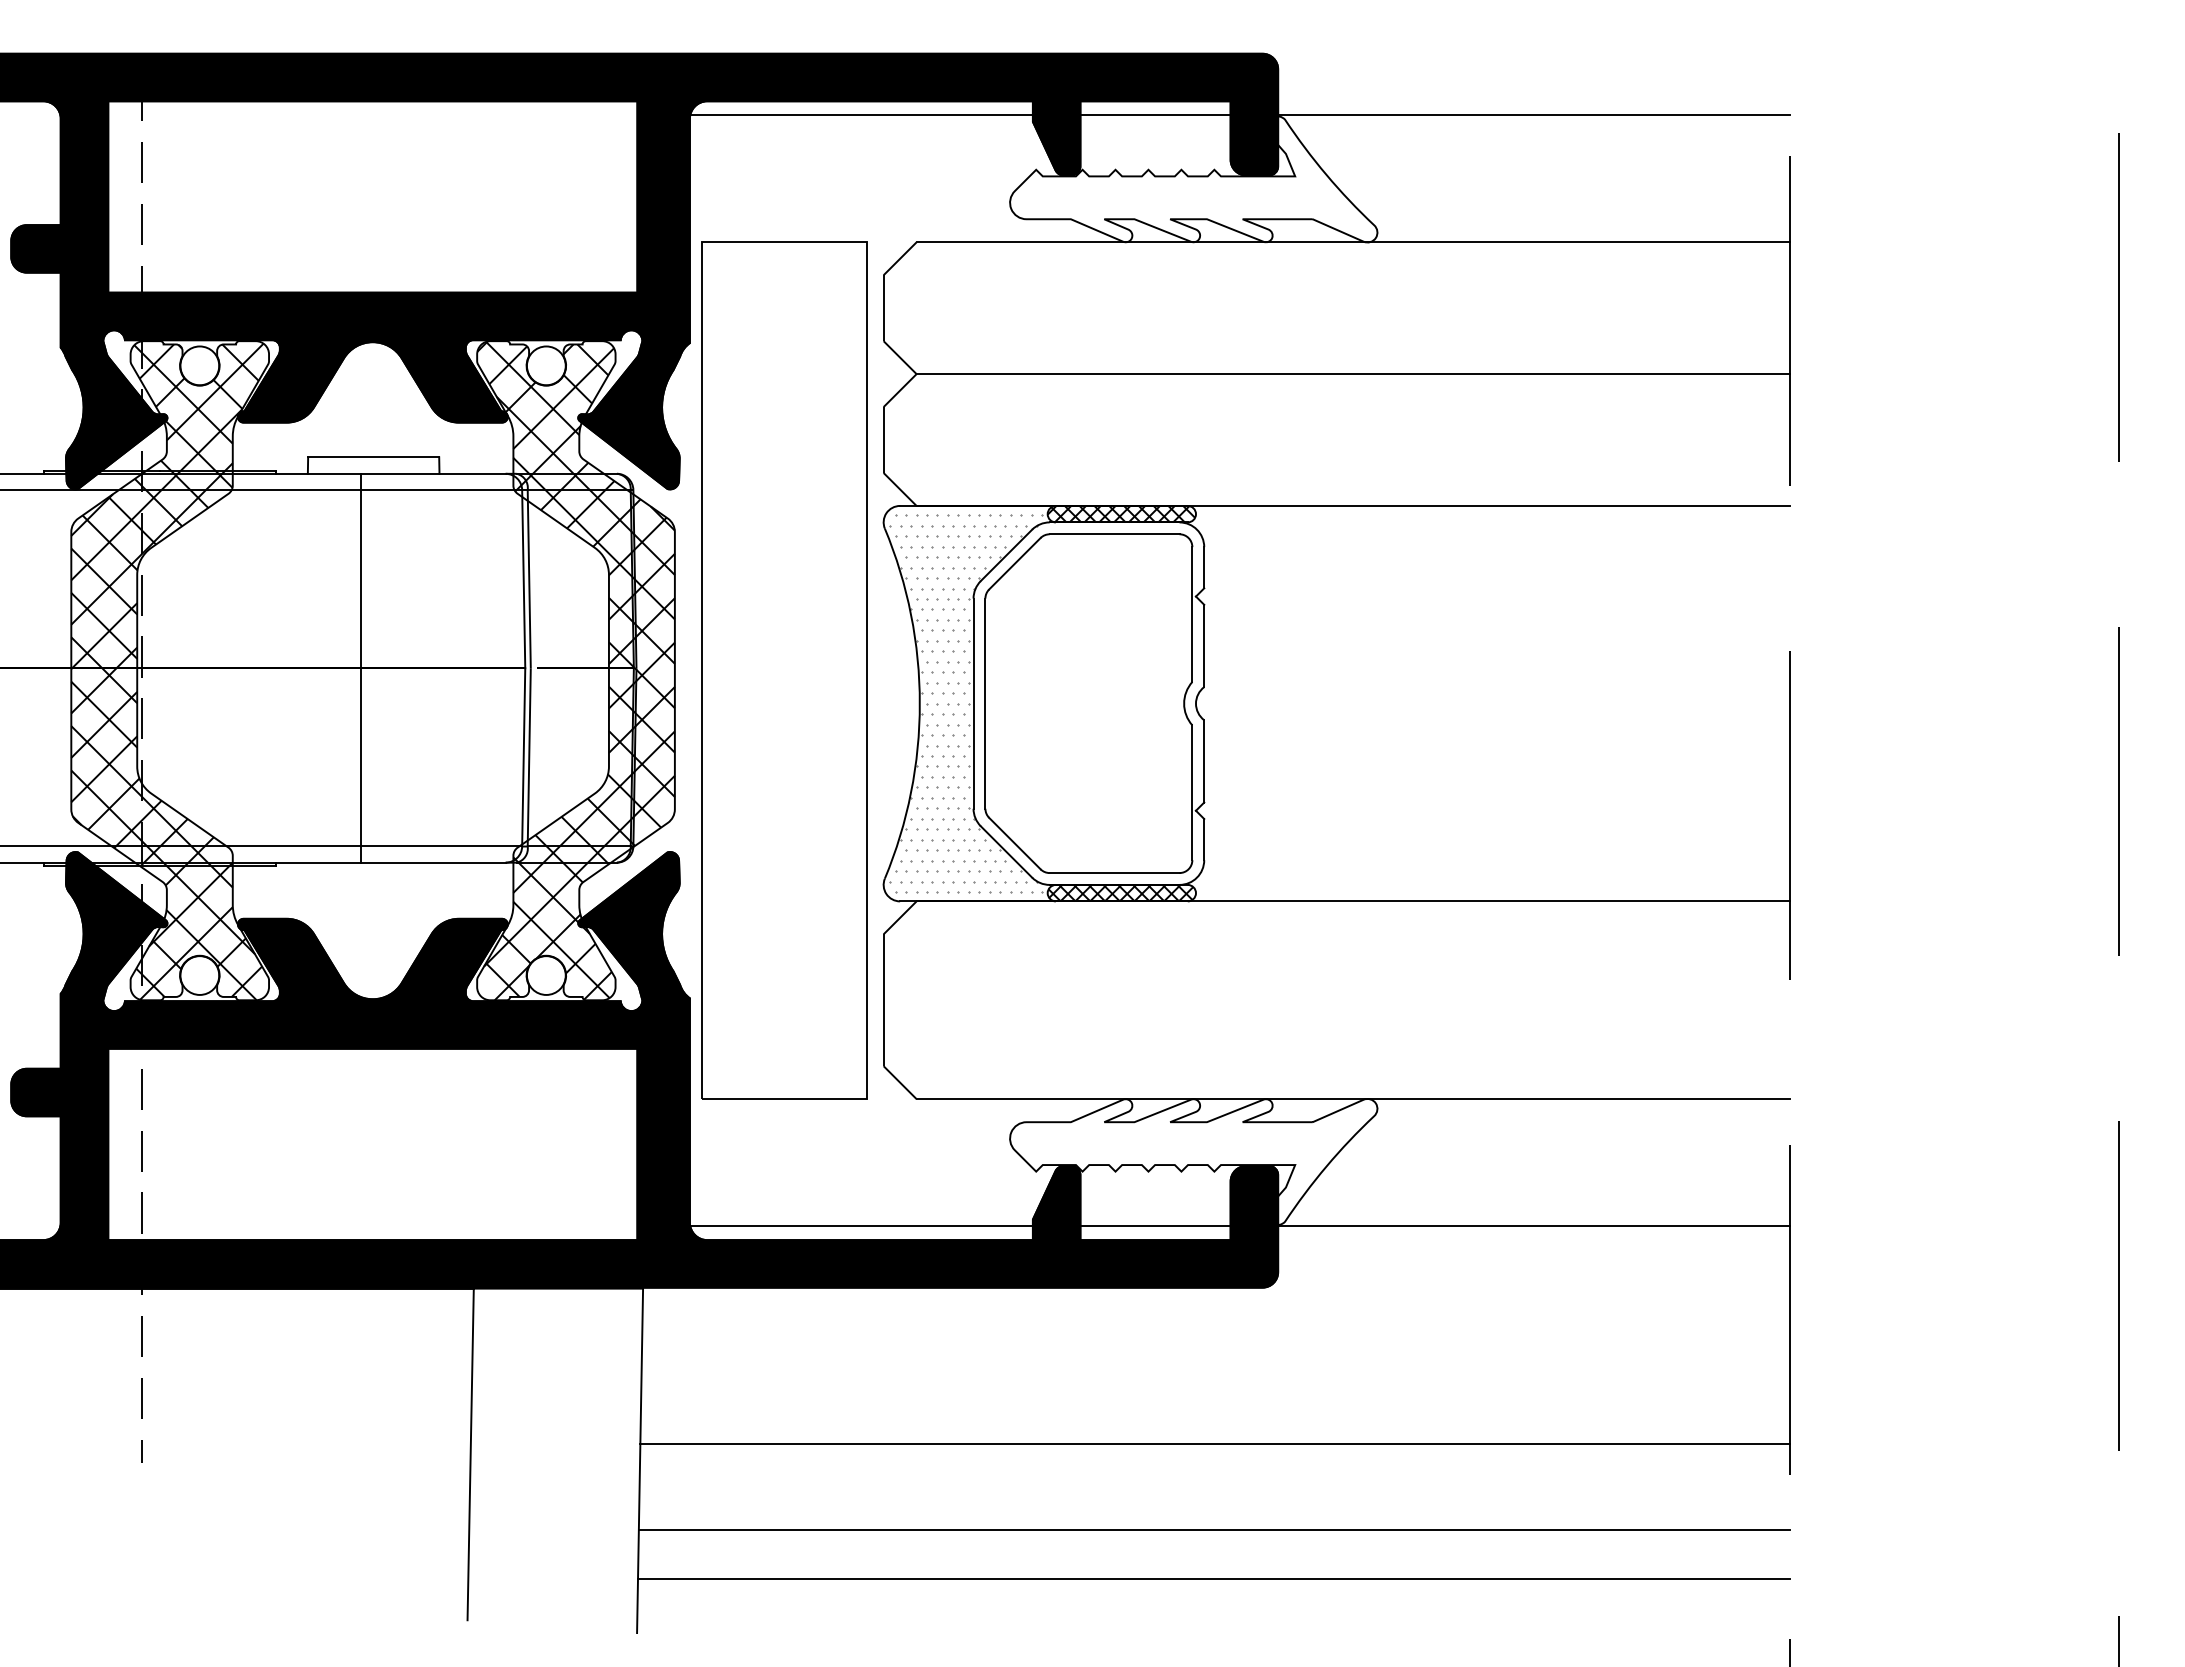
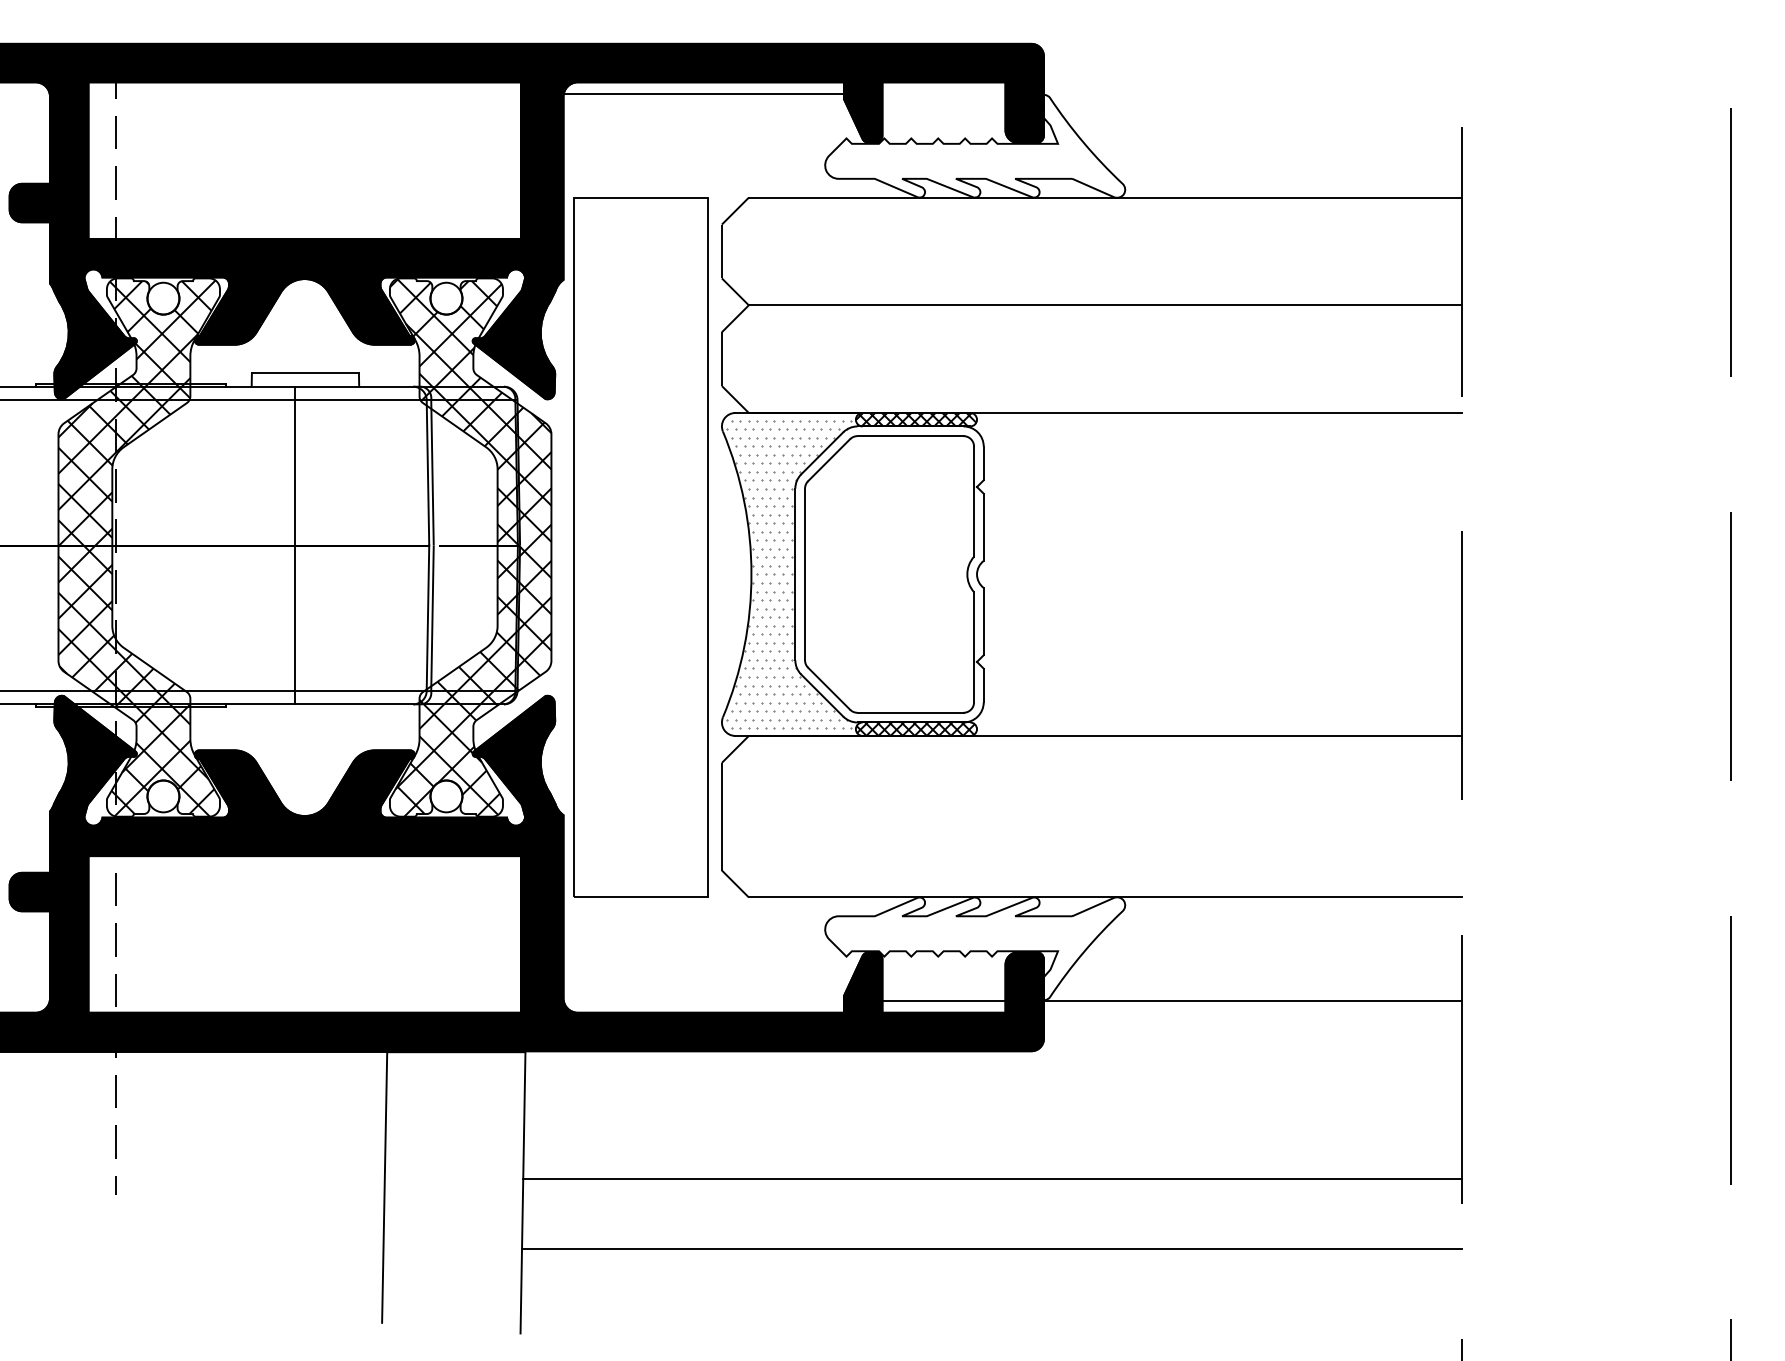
line: (1155, 115) -> (943, 94), removed
line: (1534, 115) -> (1253, 94), removed
line: (858, 1226) -> (701, 1001), removed
line: (1213, 1579) -> (991, 1289), removed

